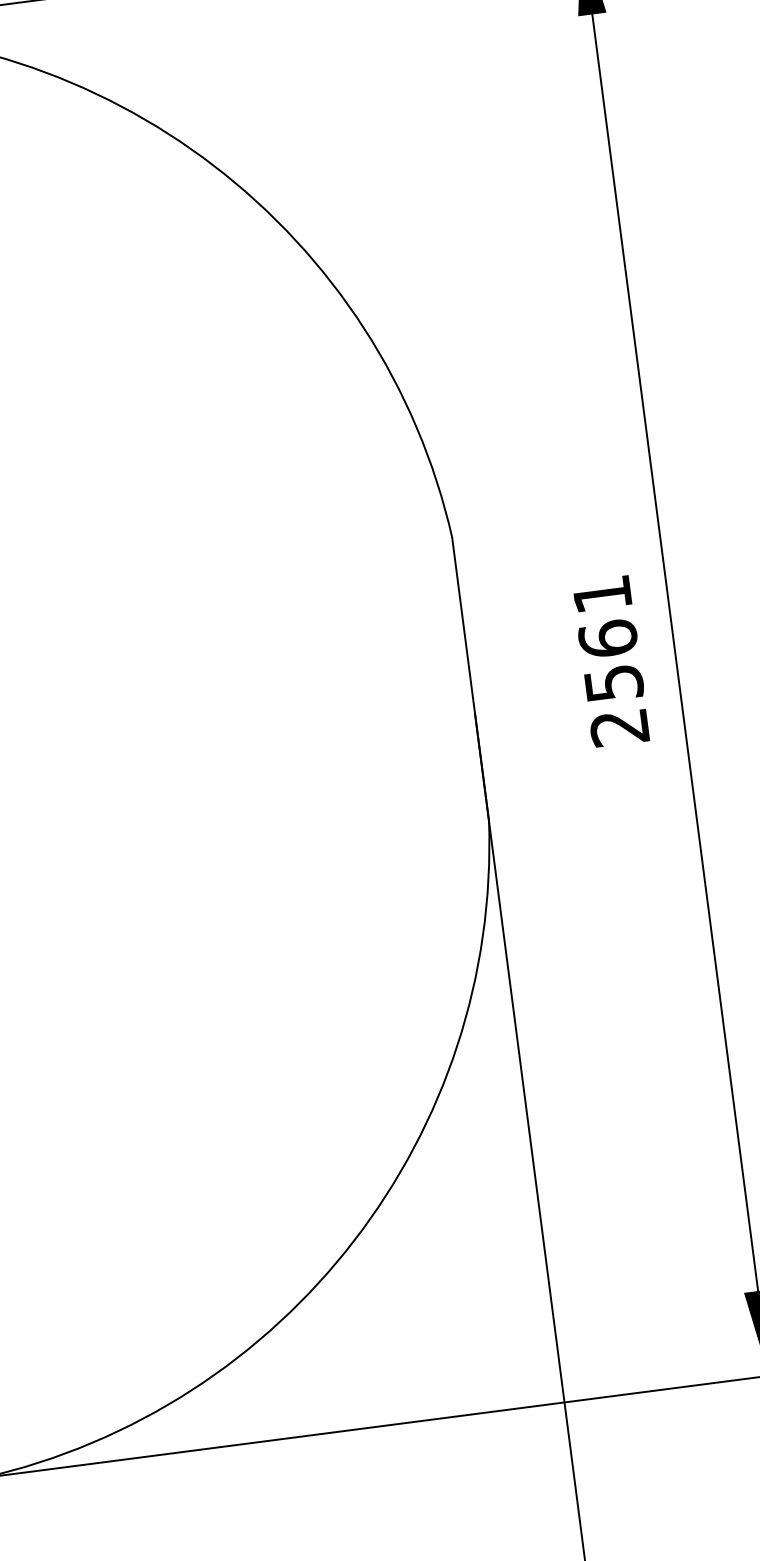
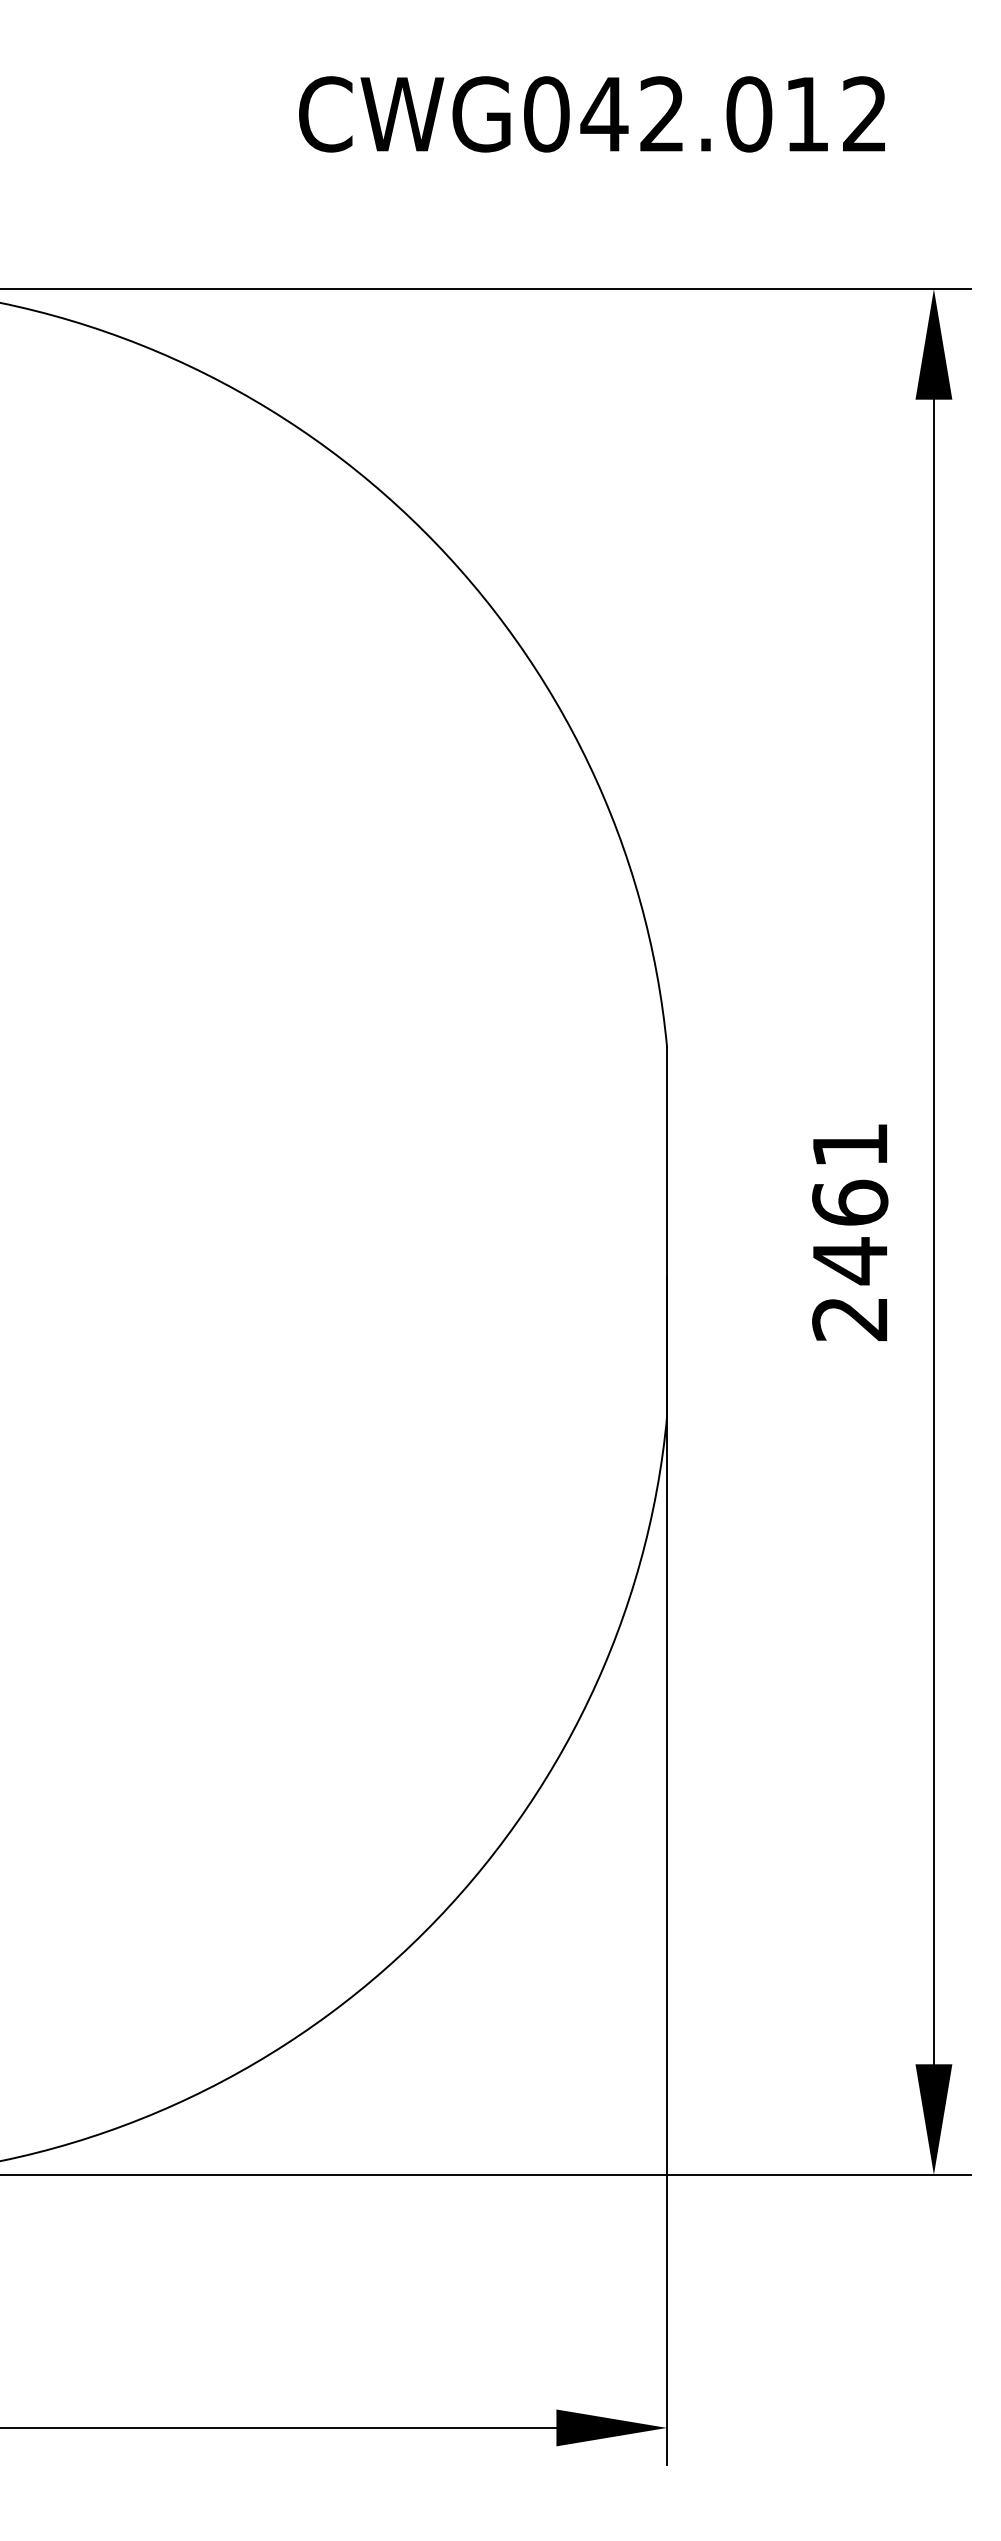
text: (614, 683) -> (850, 1261), 2561 -> 2461

